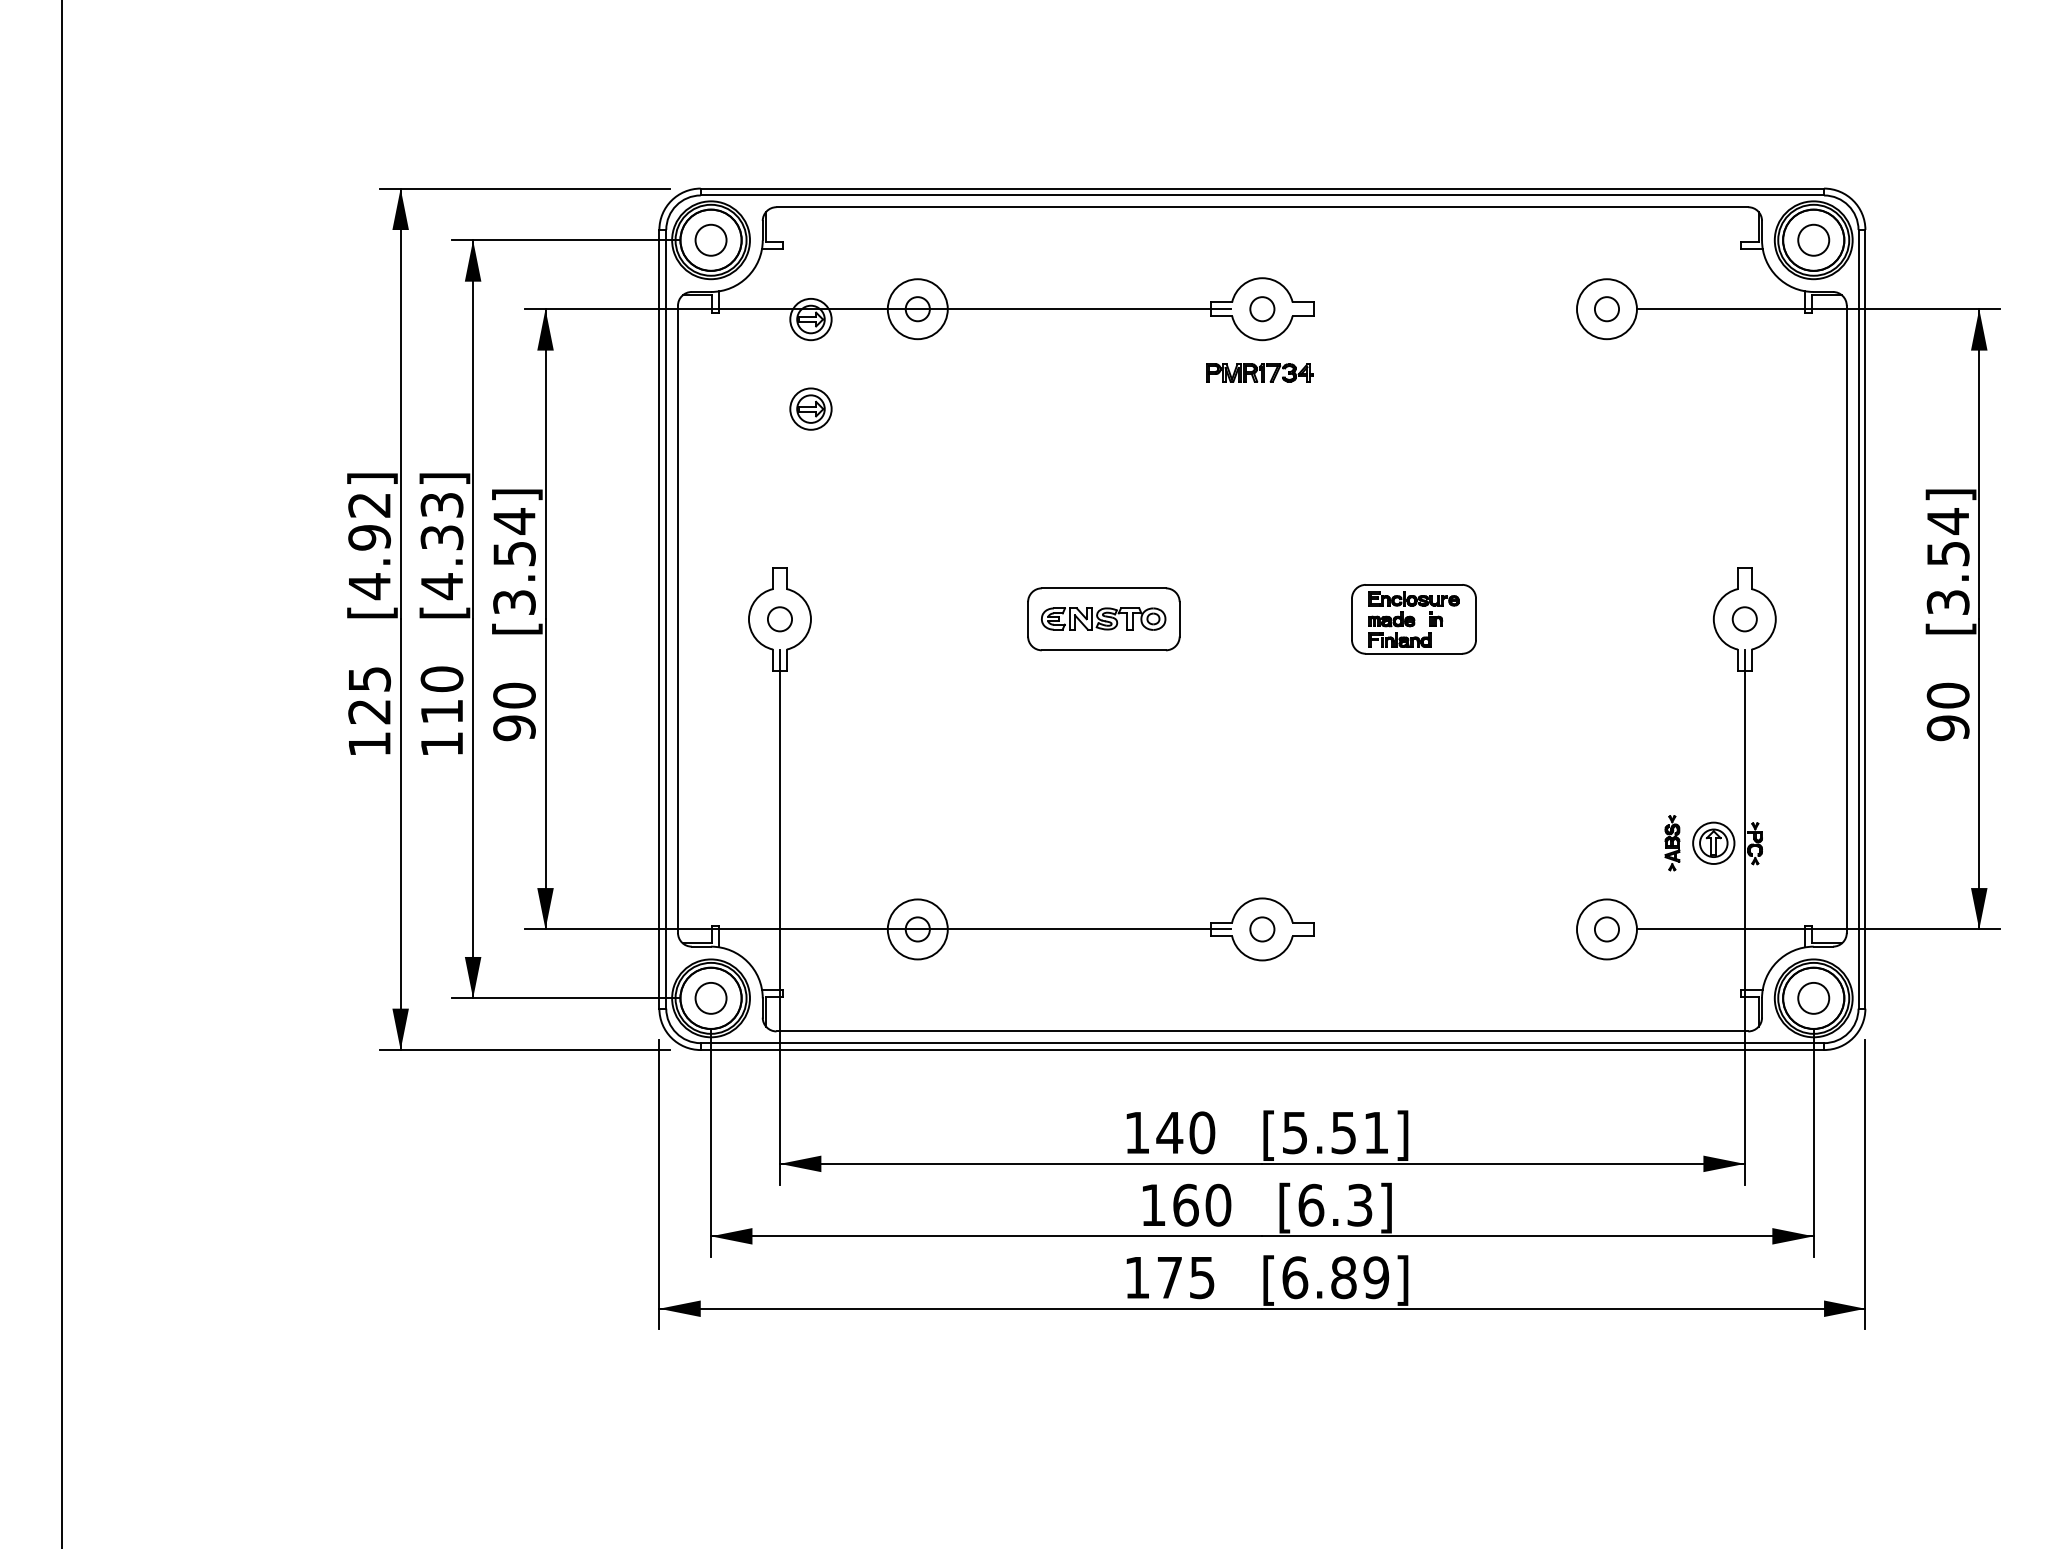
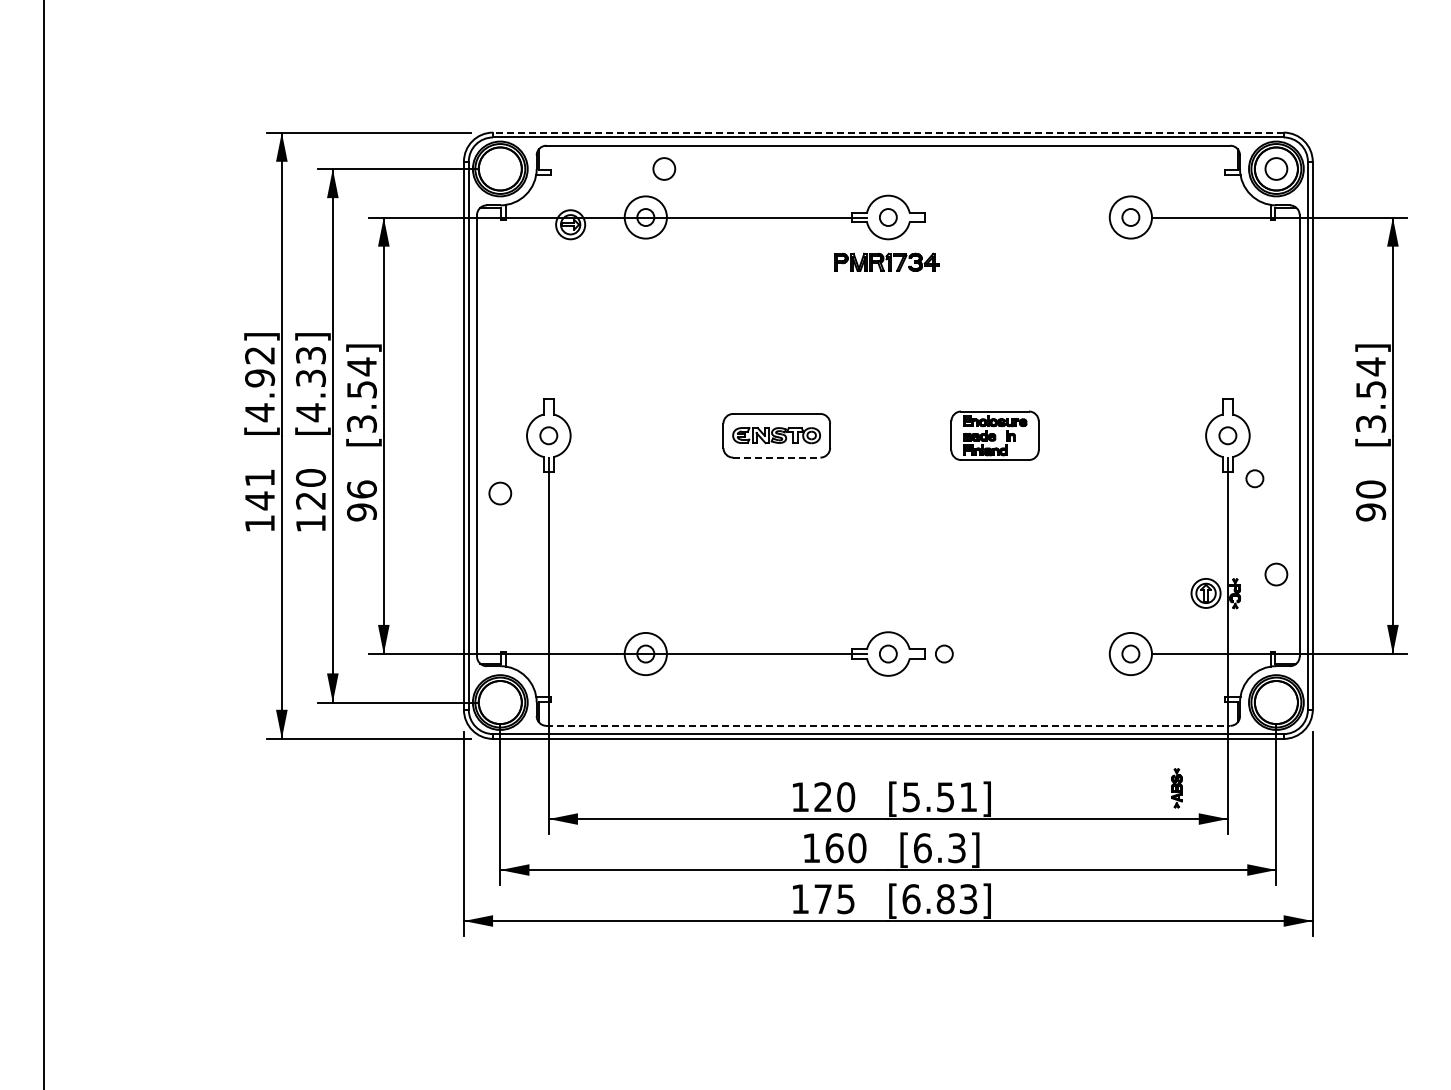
line: (1261, 188) -> (887, 132), solid -> dashed
circle: (711, 239) -> (664, 168), moved
part: (1259, 373) -> (886, 262), size x1.4
part: (810, 408) -> (570, 287), removed
line: (1103, 650) -> (776, 457), solid -> dashed
circle: (1782, 680) -> (1254, 478), added
text: (370, 695) -> (260, 489), 125 -> 141
text: (513, 695) -> (361, 489), 90 -> 96
text: (441, 711) -> (310, 500), 110 -> 120
part: (1671, 843) -> (1176, 788), moved
circle: (1342, 928) -> (944, 653), added
circle: (711, 998) -> (500, 493), moved
circle: (1813, 998) -> (1276, 574), moved
line: (1262, 1030) -> (888, 725), solid -> dashed
text: (1168, 1131) -> (822, 796), 140 -> 120
text: (1376, 1278) -> (968, 899), [6.89] -> [6.83]

